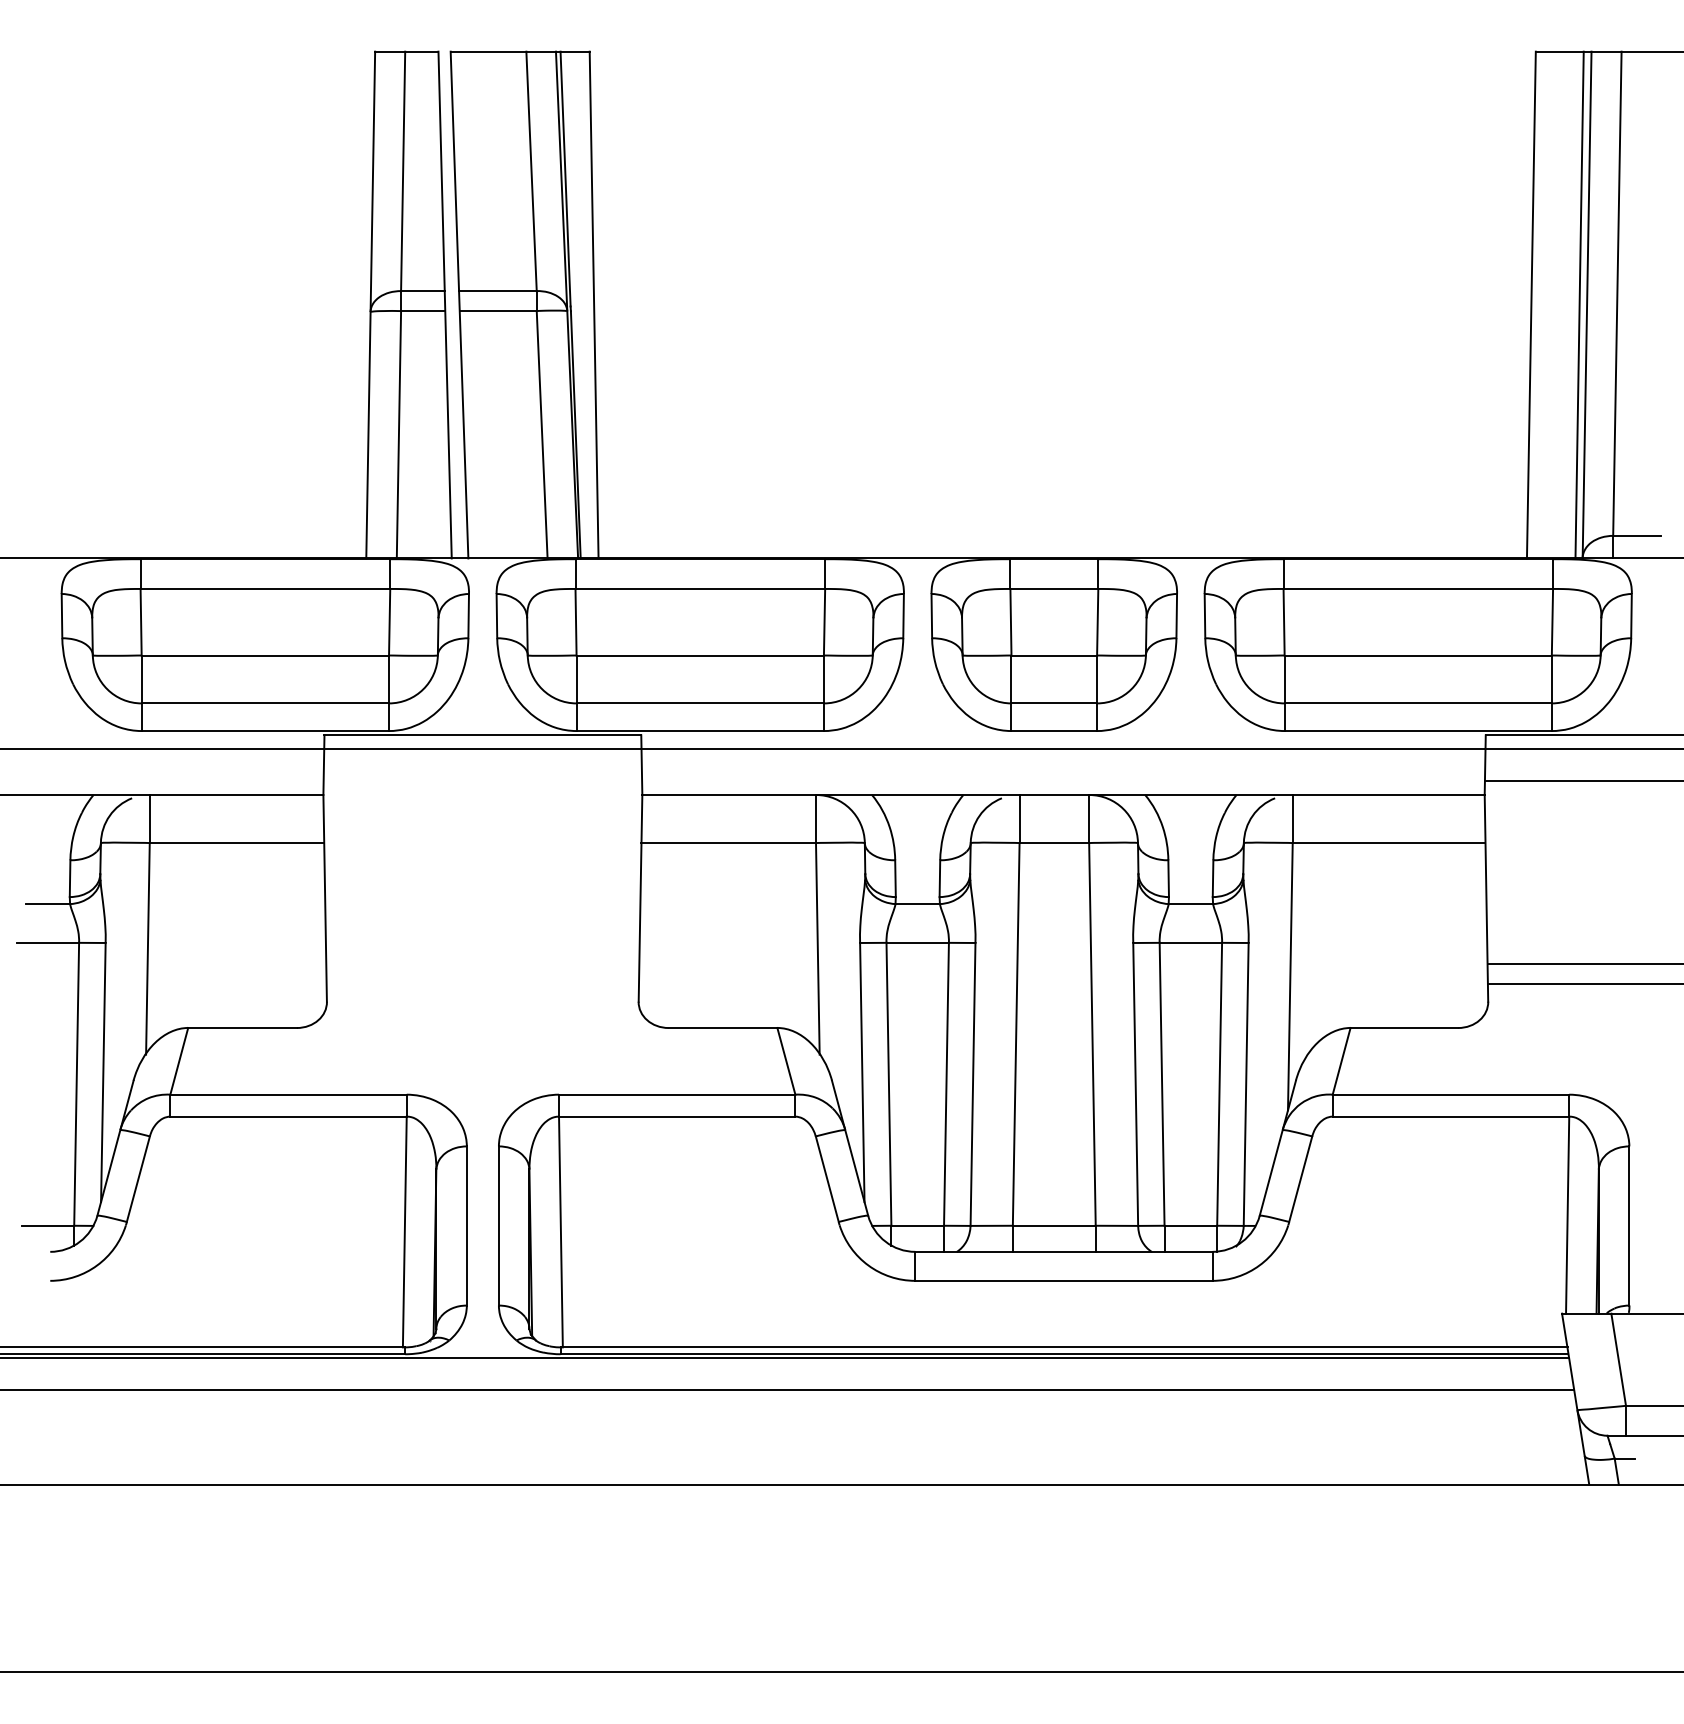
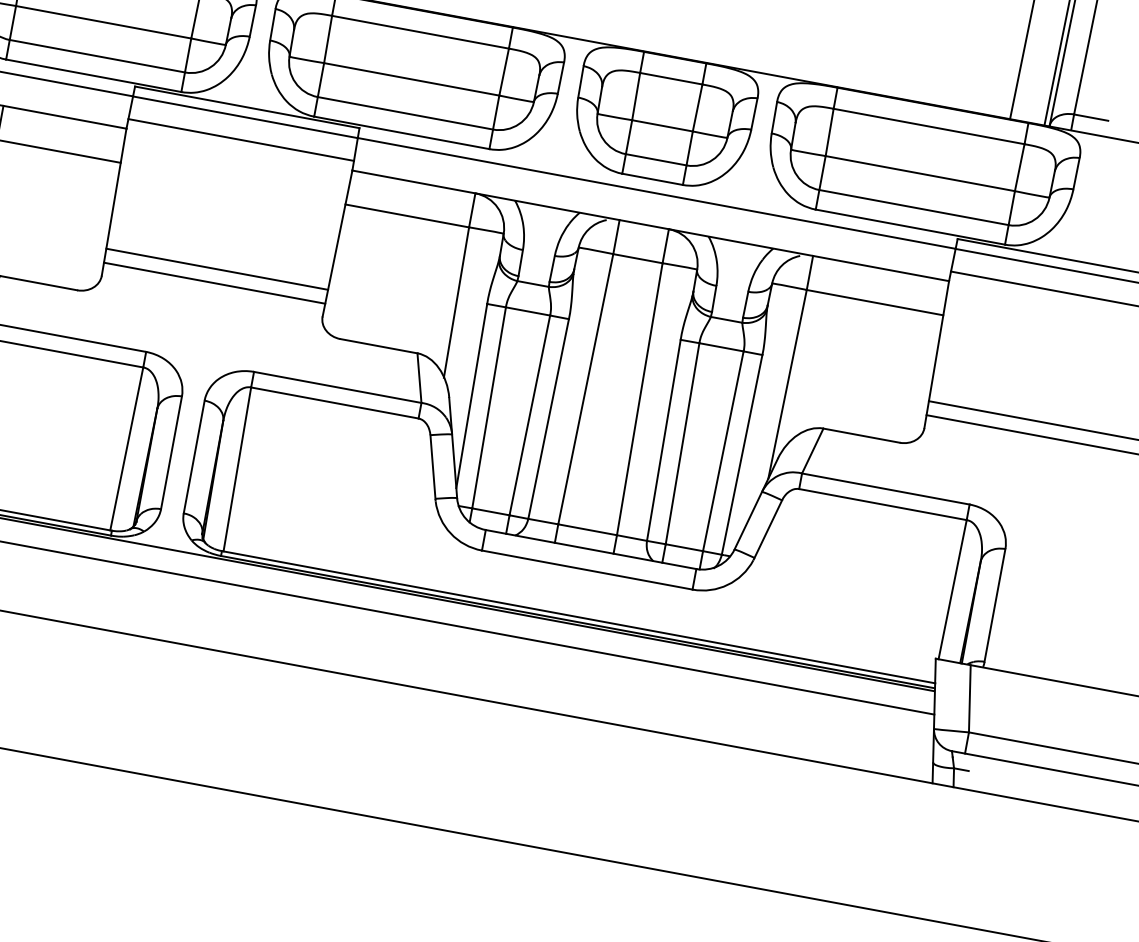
line: (482, 781) -> (240, 140), added
line: (482, 963) -> (217, 268), added
line: (482, 983) -> (214, 283), added

